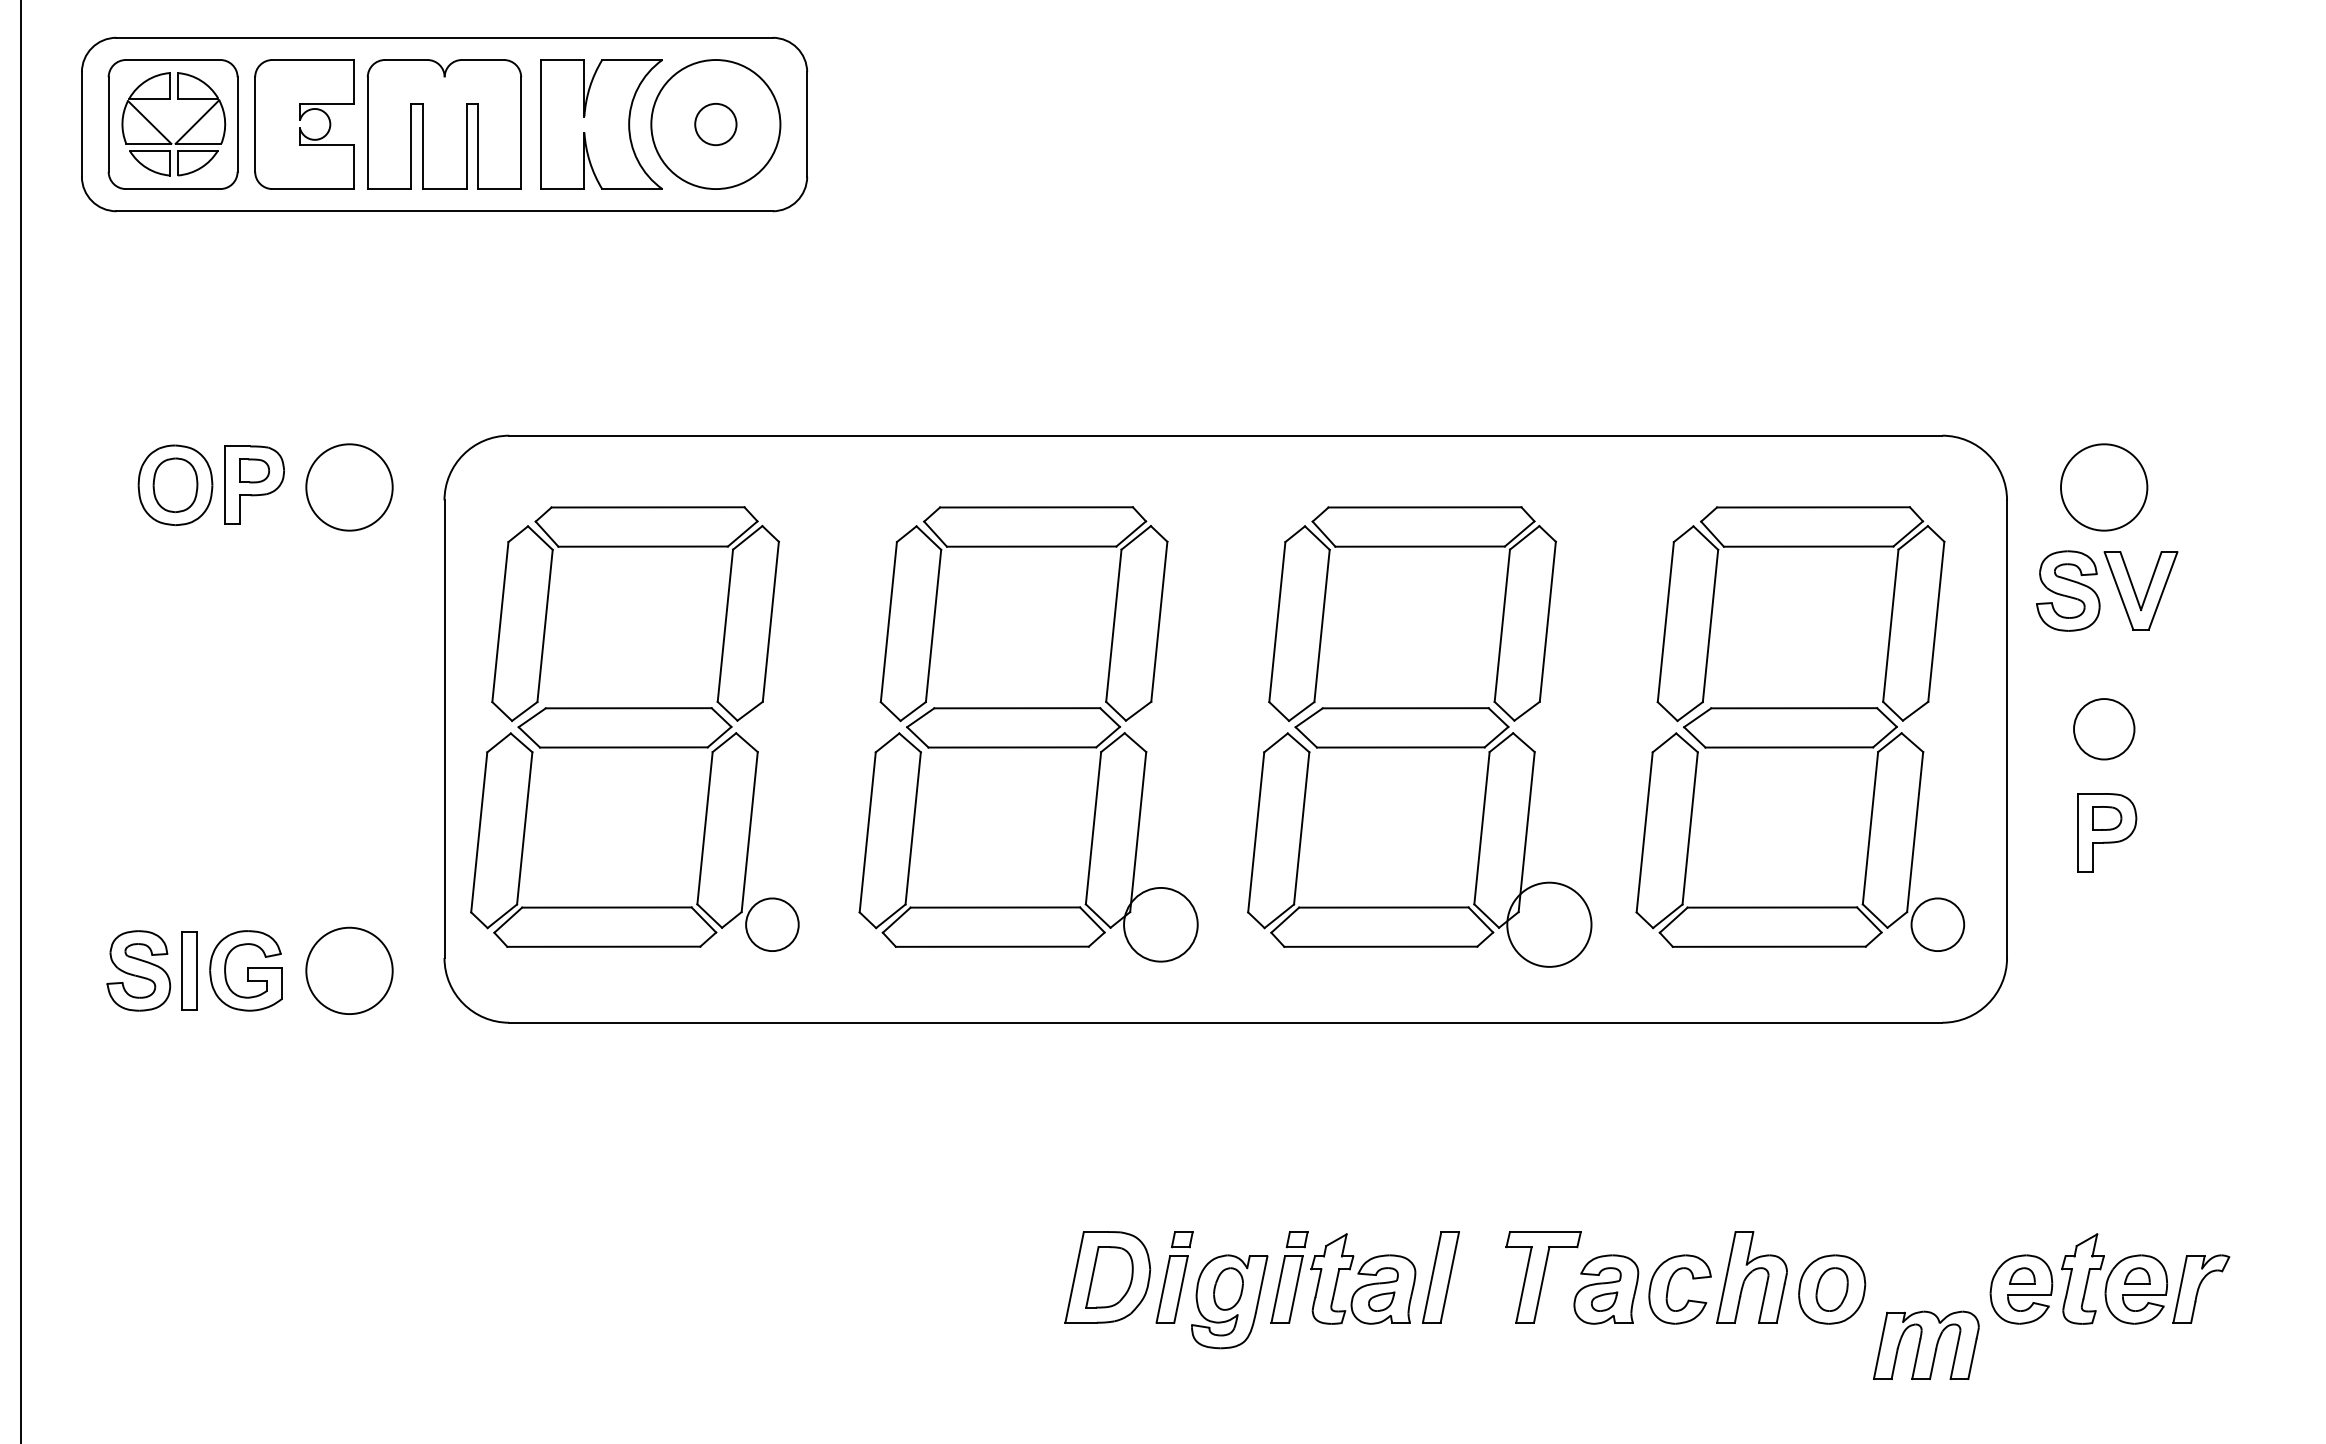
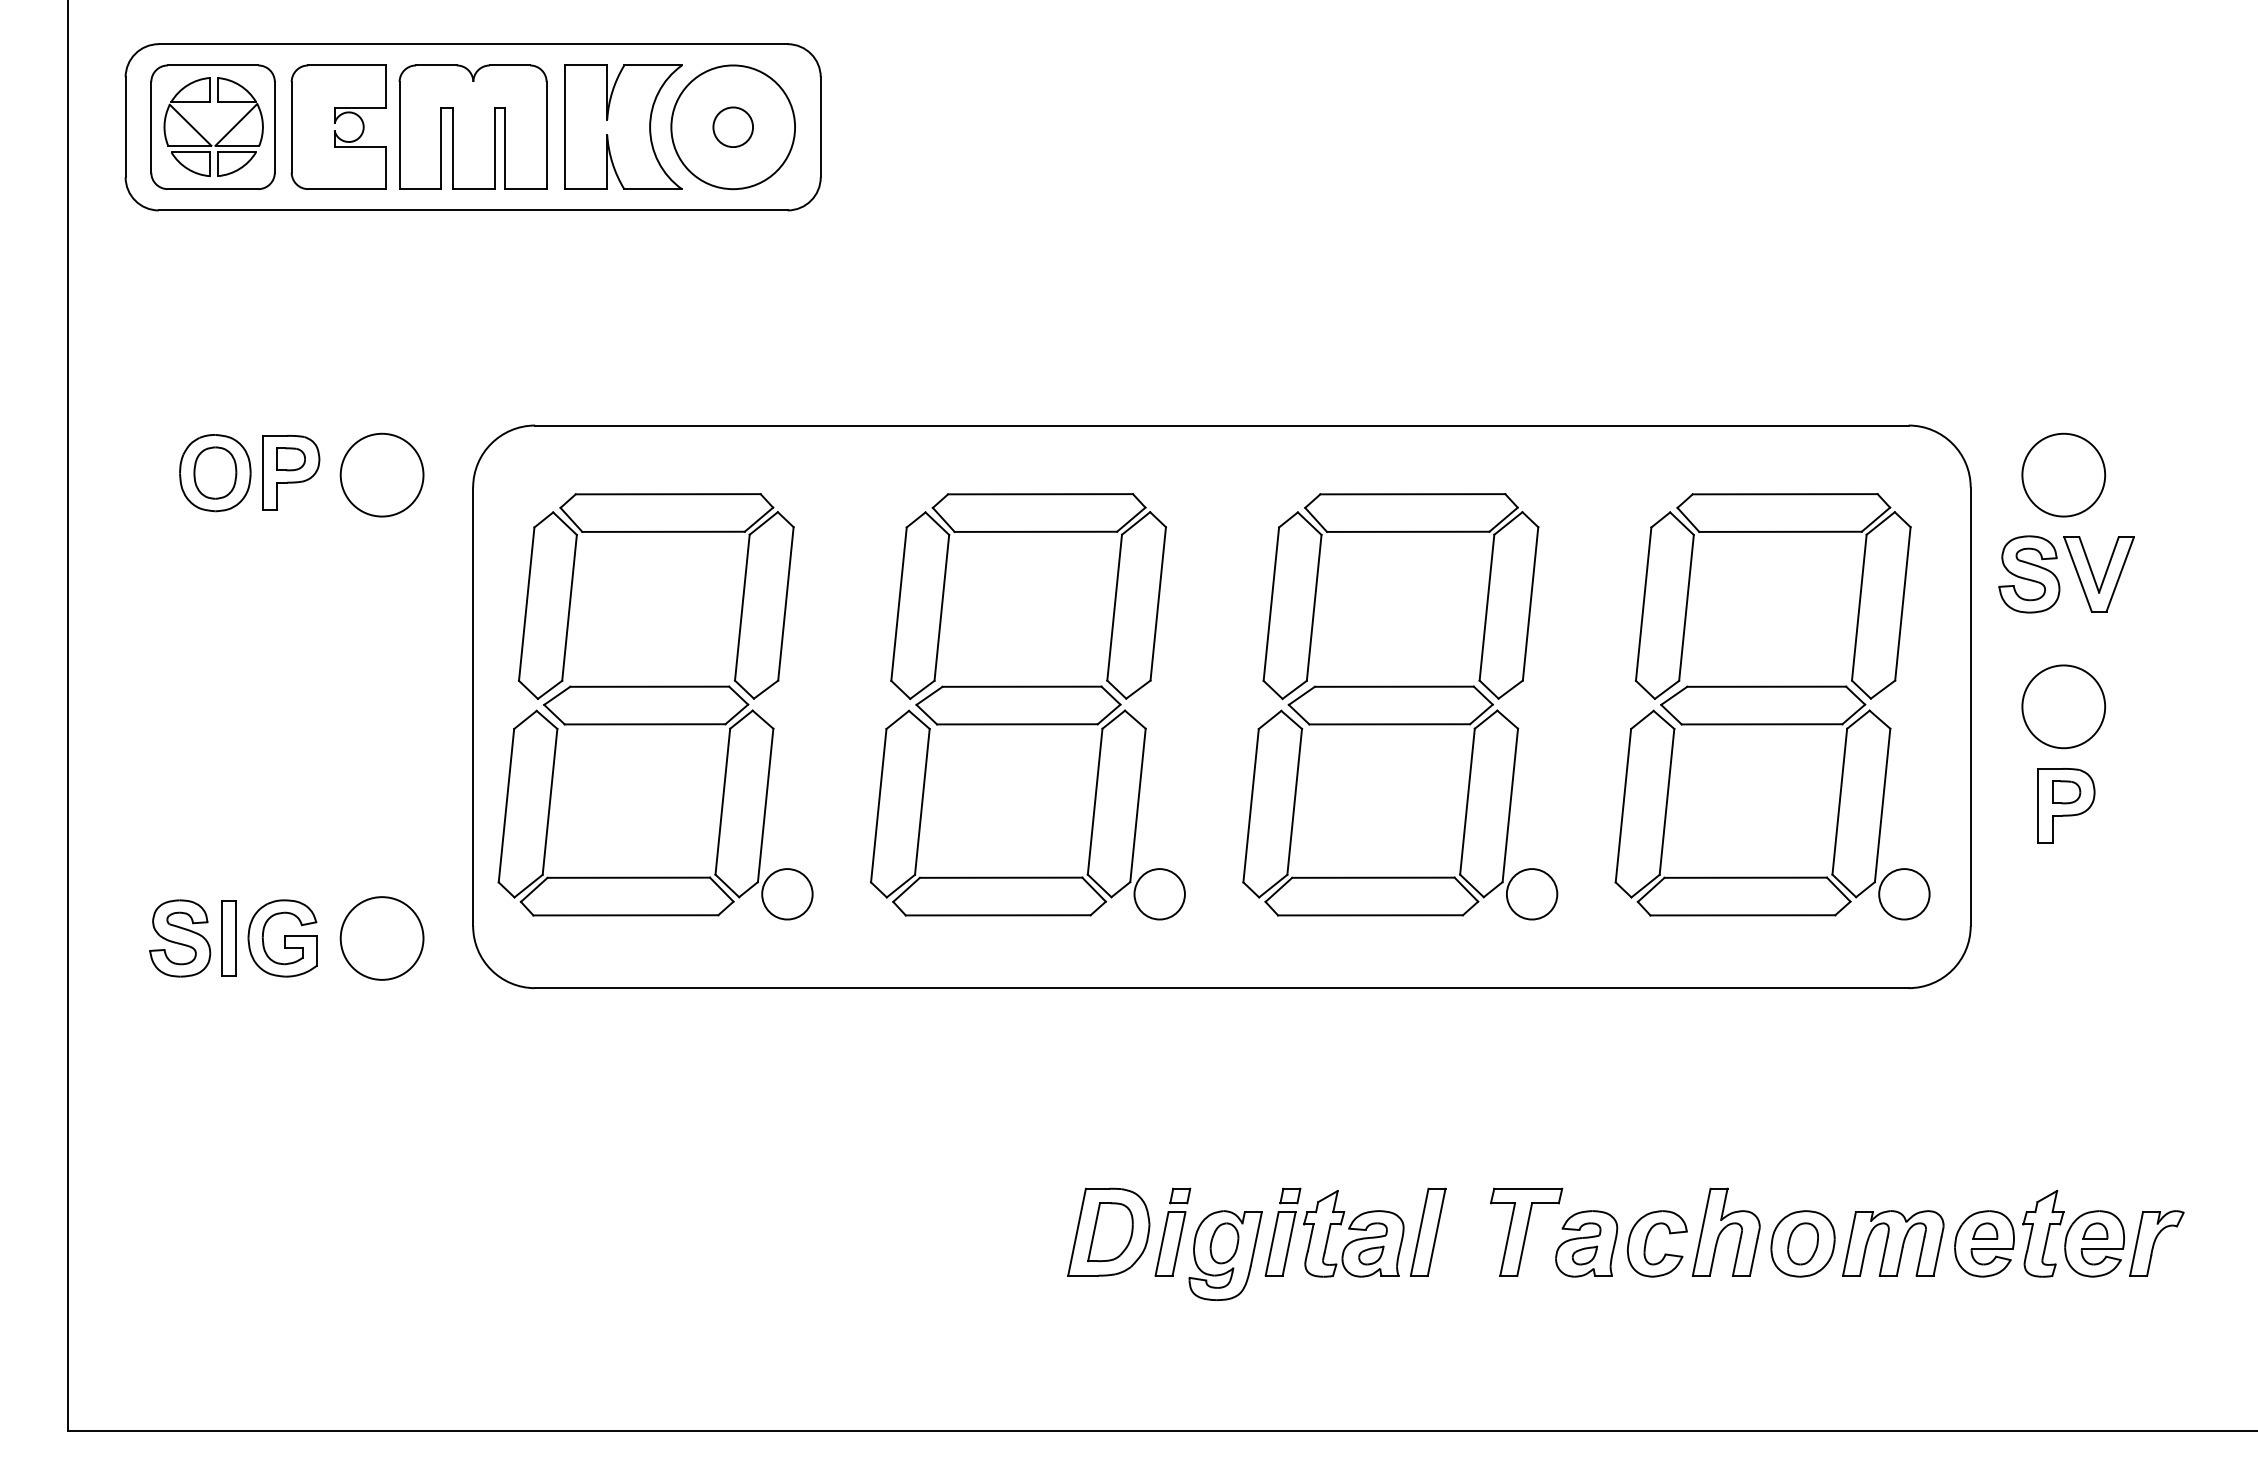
circle: (2103, 728) -> (2063, 706), size x1.43
circle: (1160, 925) -> (1159, 894), size x0.71
circle: (1548, 925) -> (1531, 894), size x0.62
part: (1926, 1345) -> (1893, 1243), moved

